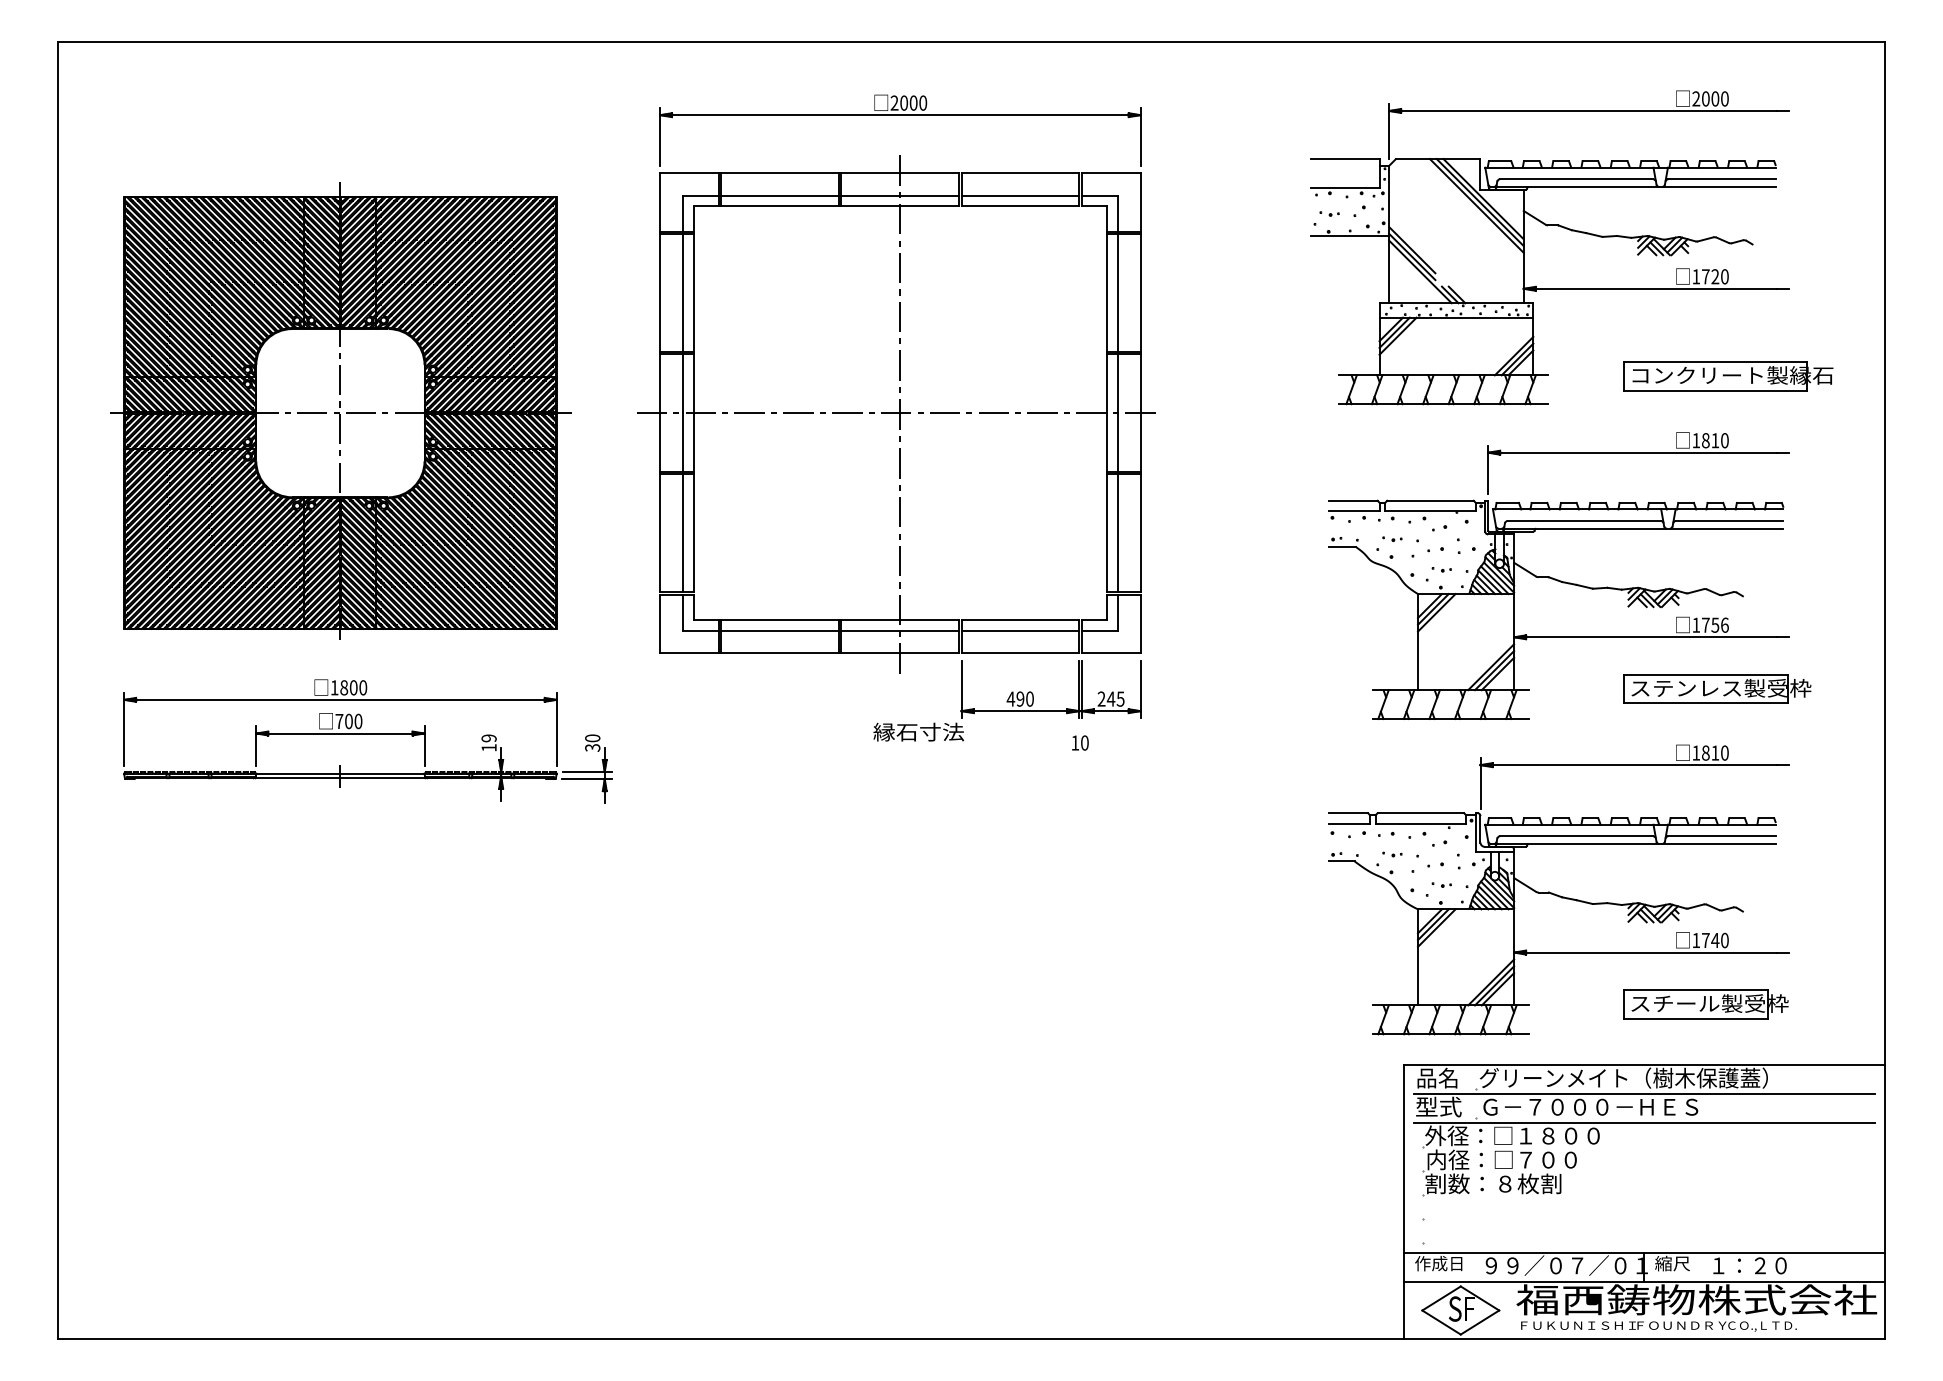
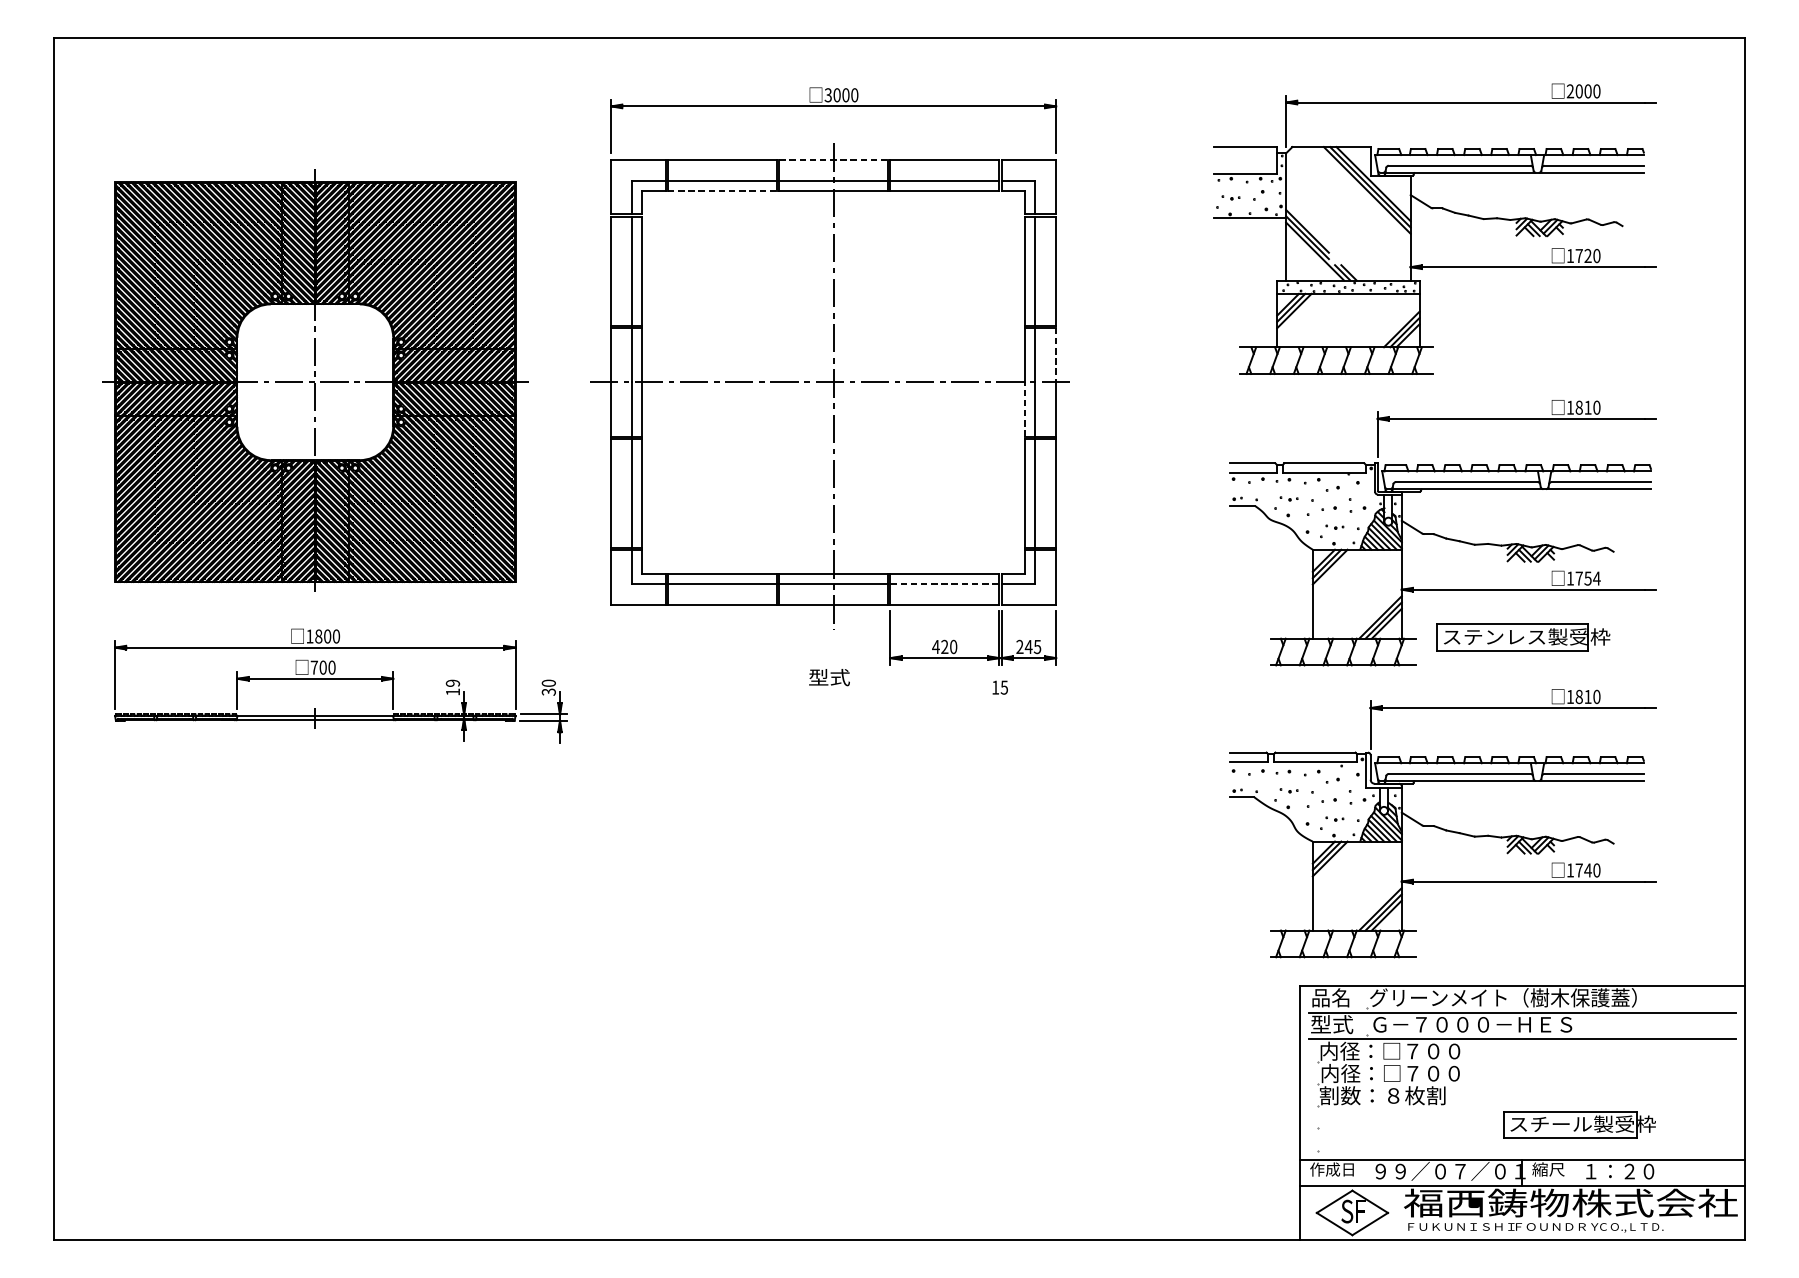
text: (894, 103) -> (828, 95), 2000 -> 3000
line: (900, 172) -> (833, 159), solid -> dashed
line: (780, 206) -> (722, 190), solid -> dashed
part: (1728, 376) -> (1600, 348), removed
line: (1140, 384) -> (1055, 355), solid -> dashed
line: (1107, 442) -> (1025, 409), solid -> dashed
text: (1724, 624) -> (1596, 577), 1756 -> 1754
line: (1020, 630) -> (944, 583), solid -> dashed
part: (1717, 688) -> (1523, 637), moved
text: (1020, 699) -> (944, 647), 490 -> 420
text: (918, 731) -> (850, 676), 縁石寸法 -> 型式
text: (1084, 742) -> (1004, 687), 10 -> 15
part: (1705, 1004) -> (1578, 1124), moved
text: (1512, 1135) -> (1400, 1050), 外径：□１８００ -> 内径：□７００

